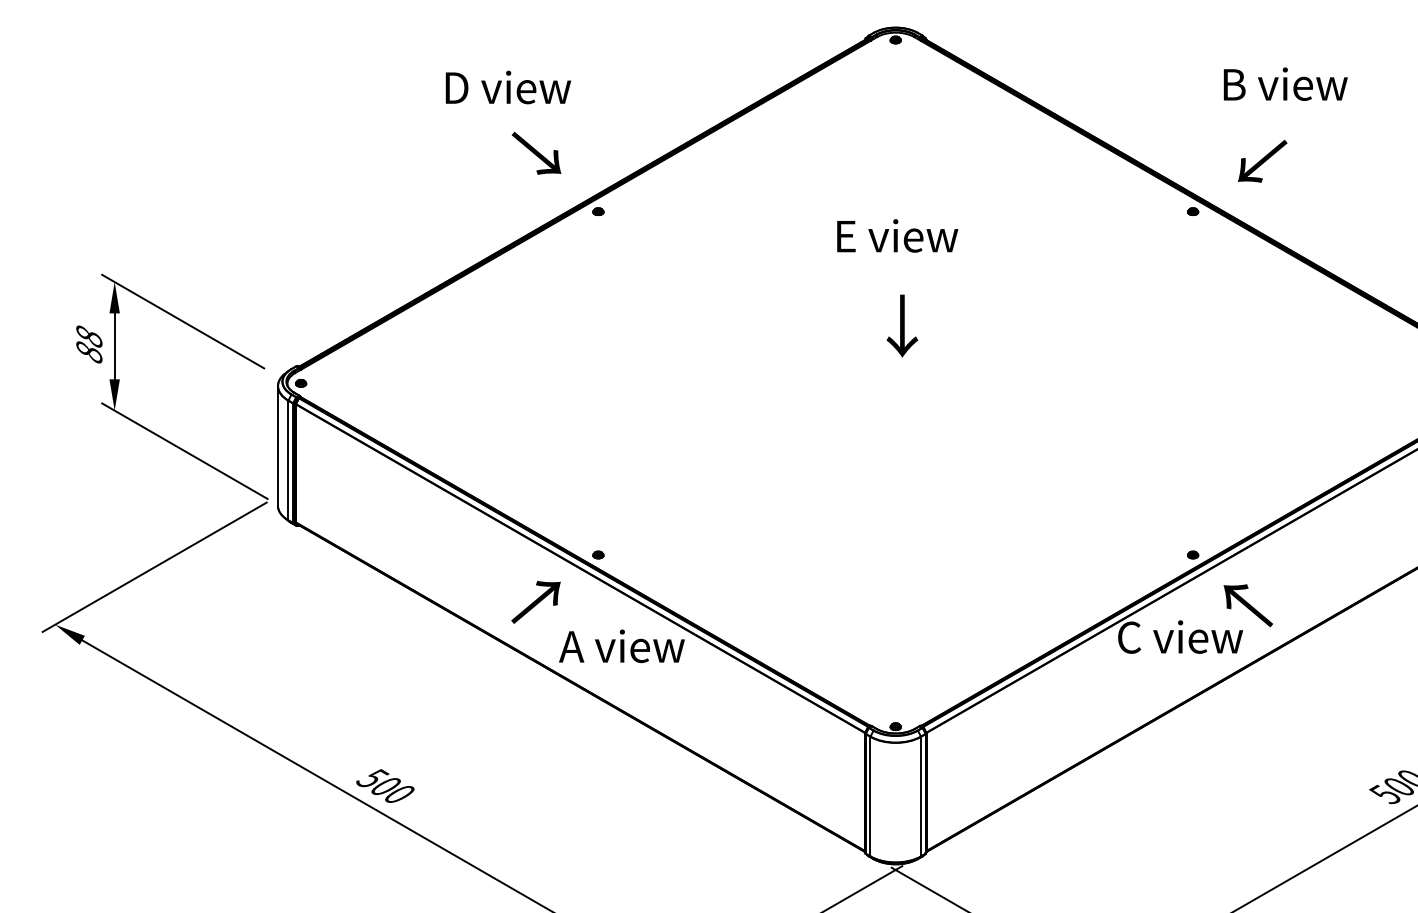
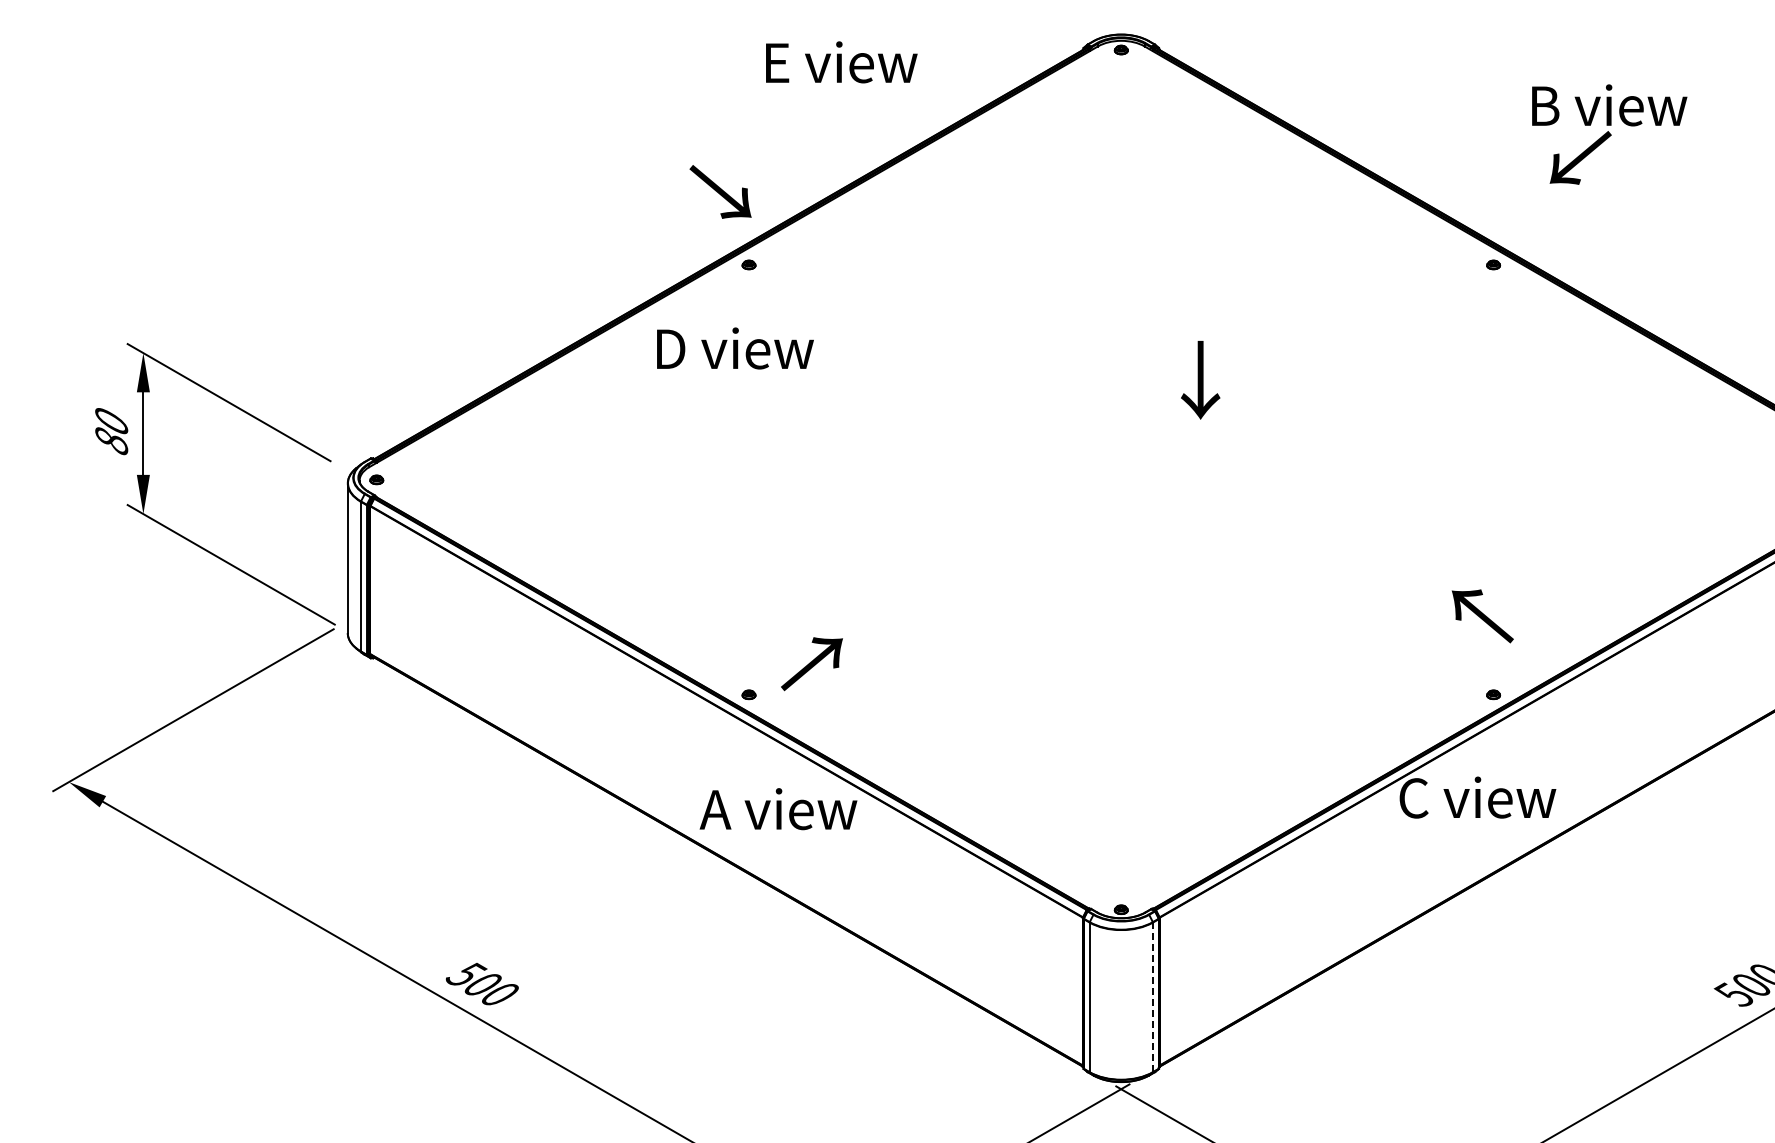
text: (508, 87) -> (735, 348), moved
text: (536, 152) -> (720, 191), moved
text: (1262, 160) -> (1580, 157), moved
text: (897, 236) -> (841, 62), moved
text: (902, 326) -> (1200, 380), moved
text: (89, 336) -> (111, 421), 88 -> 80
text: (535, 602) -> (811, 664), moved
text: (1248, 605) -> (1482, 616), moved
line: (921, 796) -> (1153, 997), solid -> dashed

